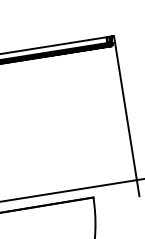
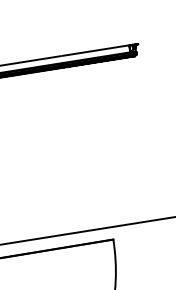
line: (126, 115) -> (153, 140), removed

